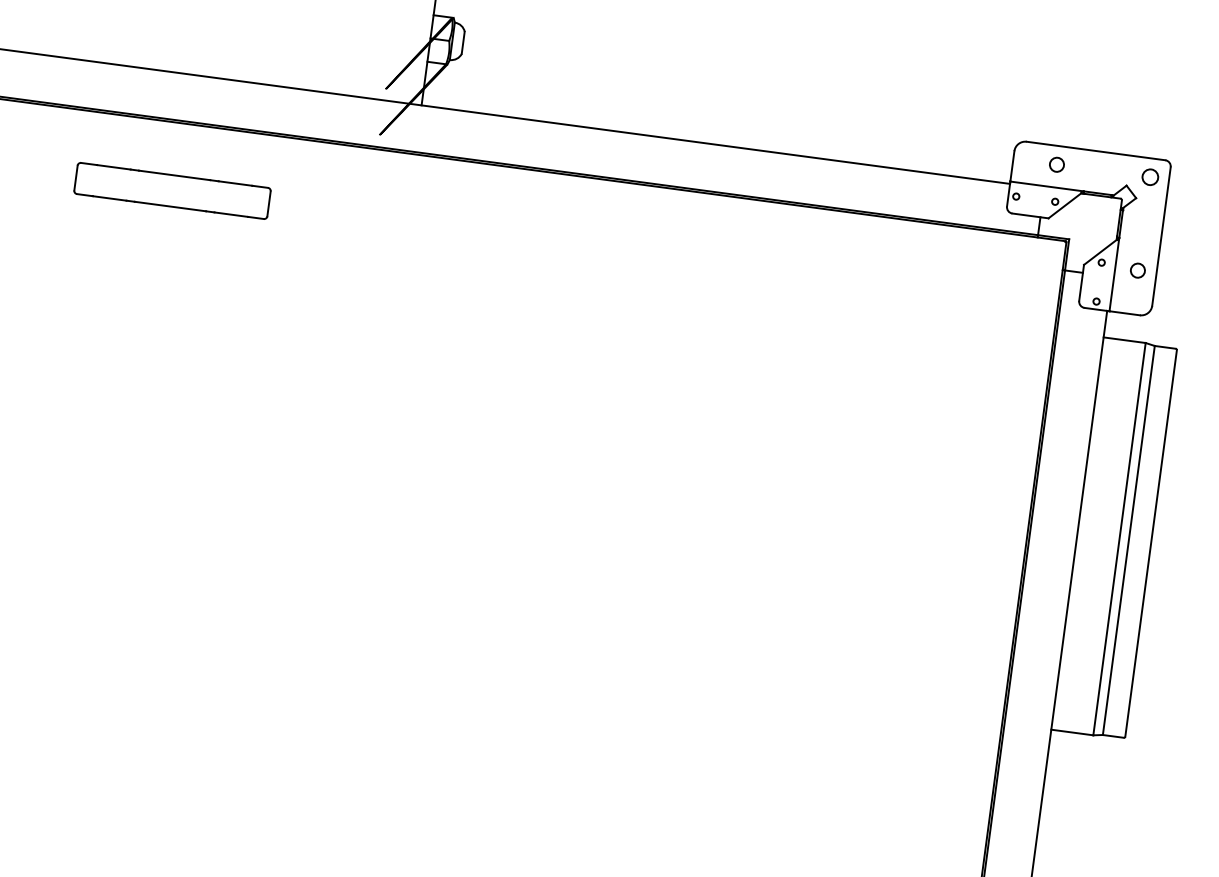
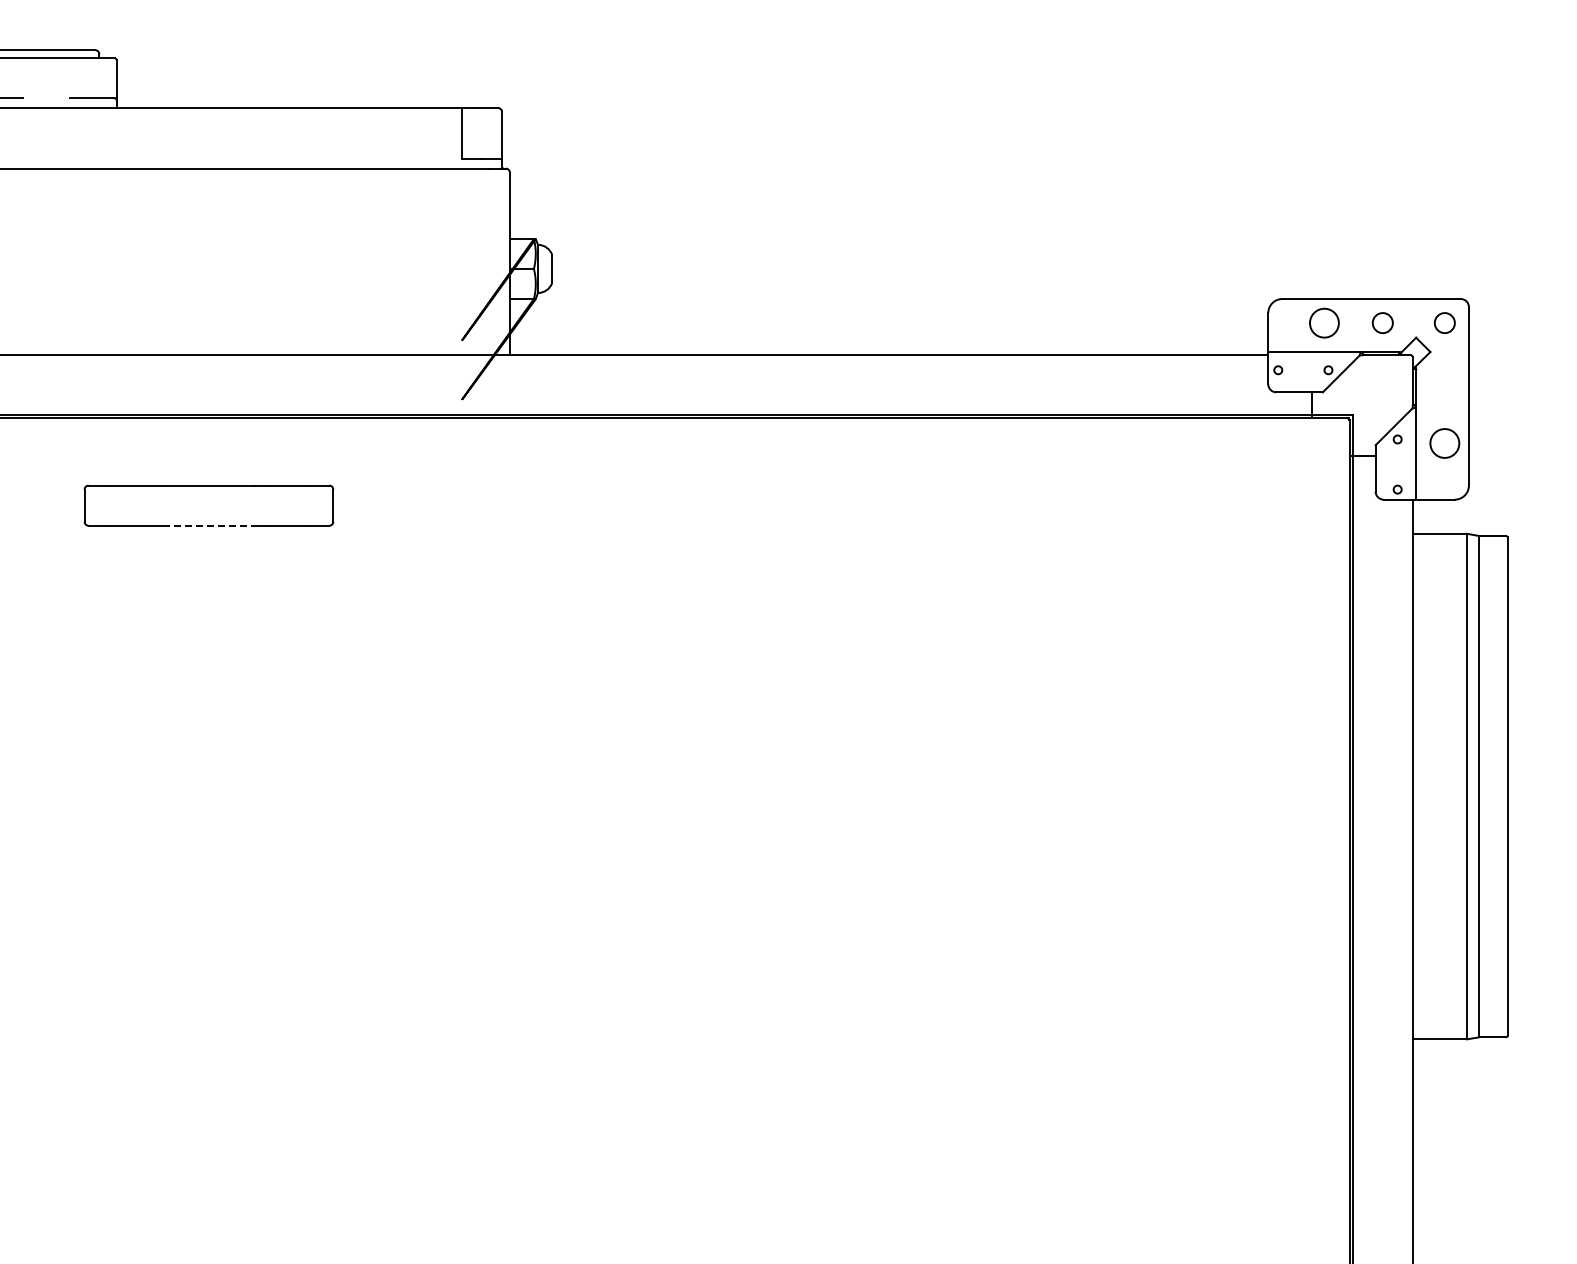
circle: (1057, 164) -> (1324, 322), size x1.6
circle: (1102, 170) -> (1382, 322), added
line: (170, 206) -> (208, 525), solid -> dashed
circle: (1137, 270) -> (1444, 443), size x1.6

